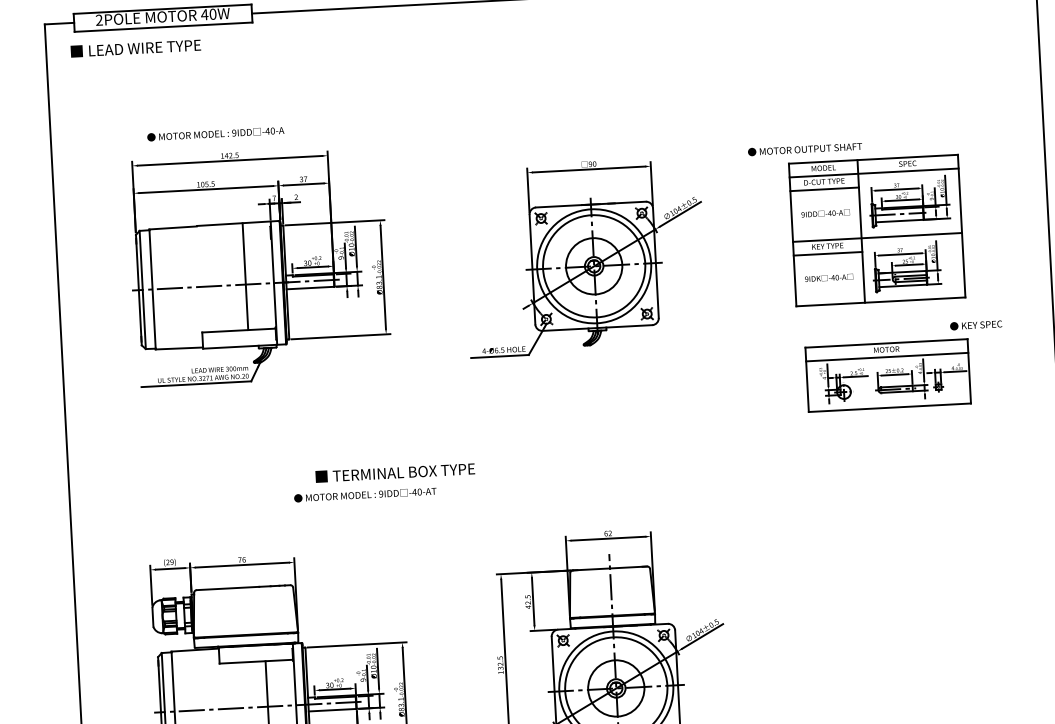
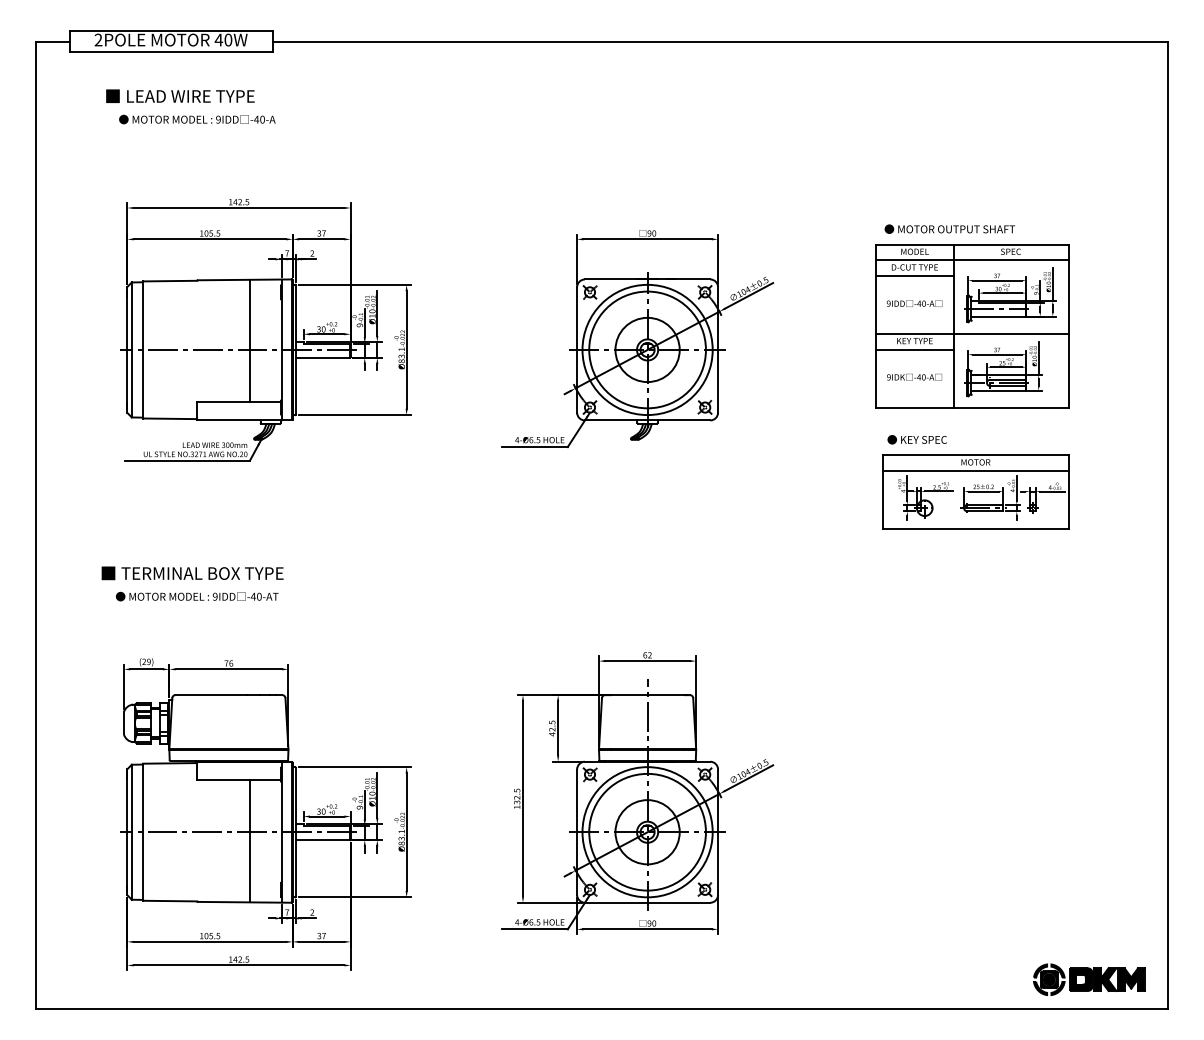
text: (135, 47) -> (180, 95), moved
text: (215, 133) -> (197, 119), moved
text: (804, 148) -> (949, 228), moved
text: (975, 324) -> (916, 439), moved
text: (395, 472) -> (192, 573), moved
text: (365, 494) -> (197, 596), moved

